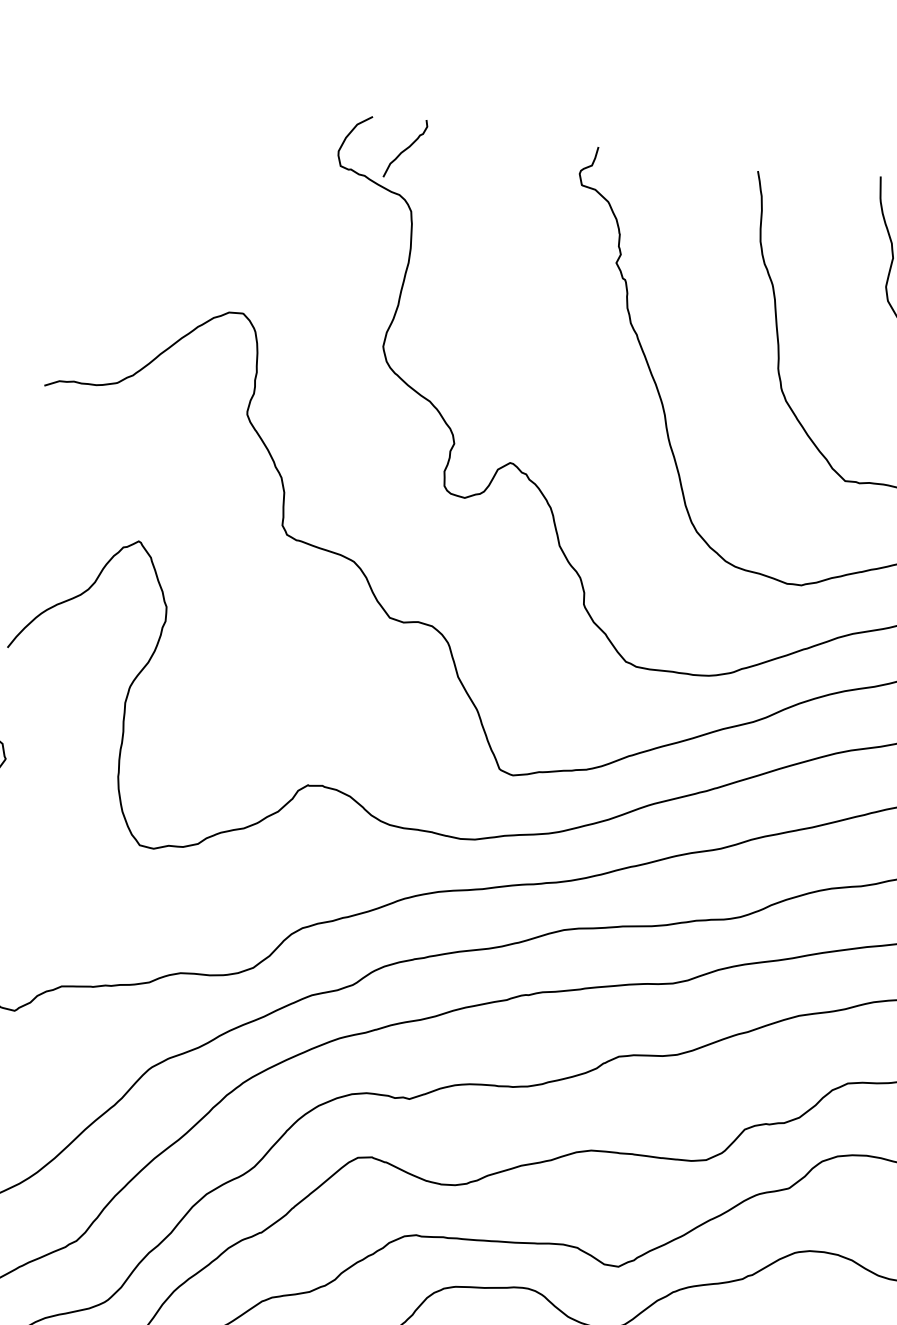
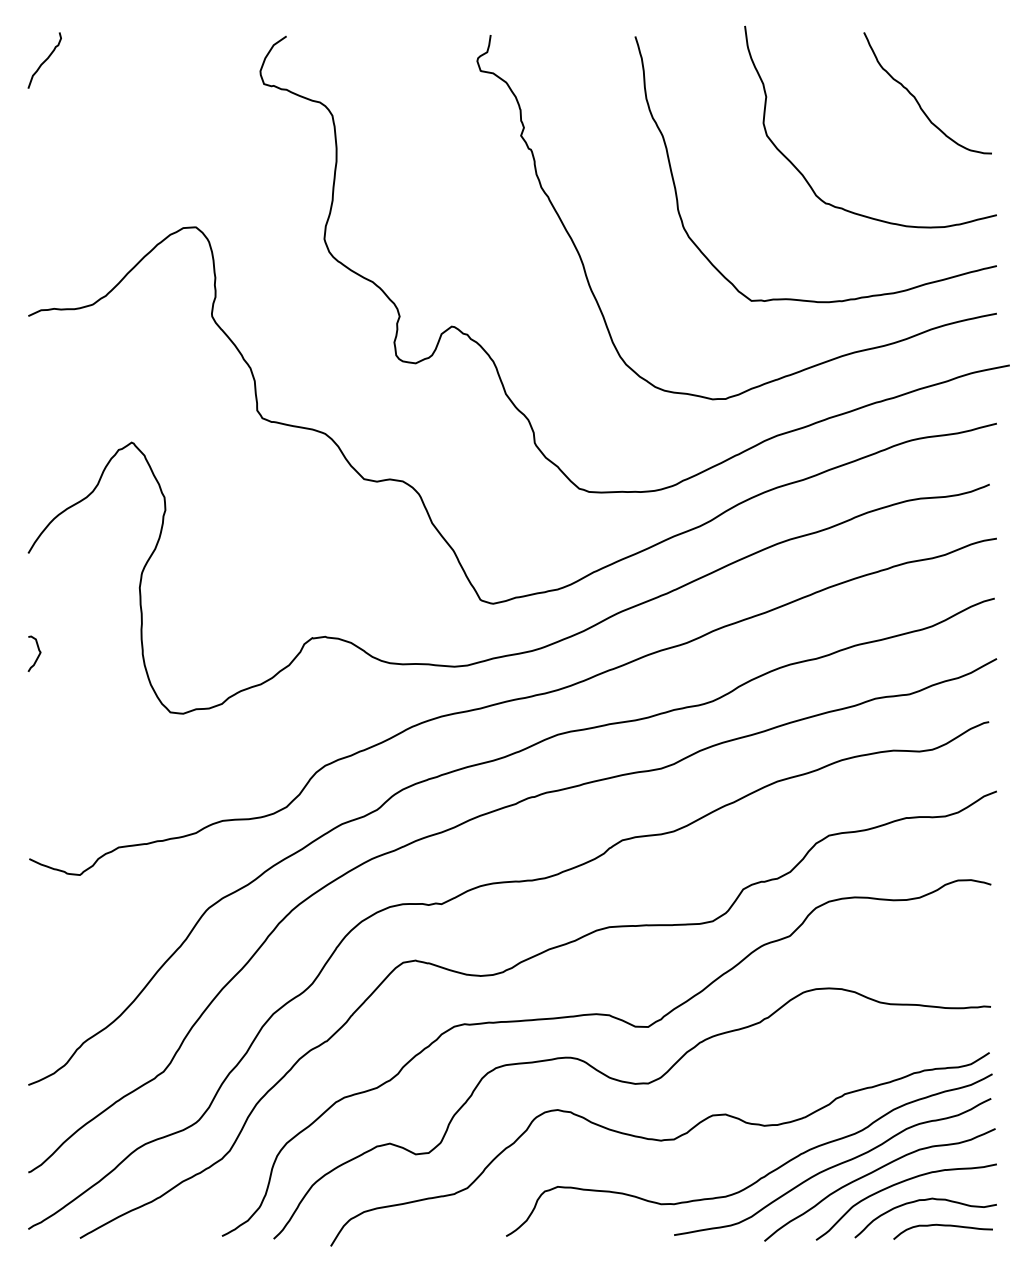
curve: (405, 148) -> (44, 60), moved

